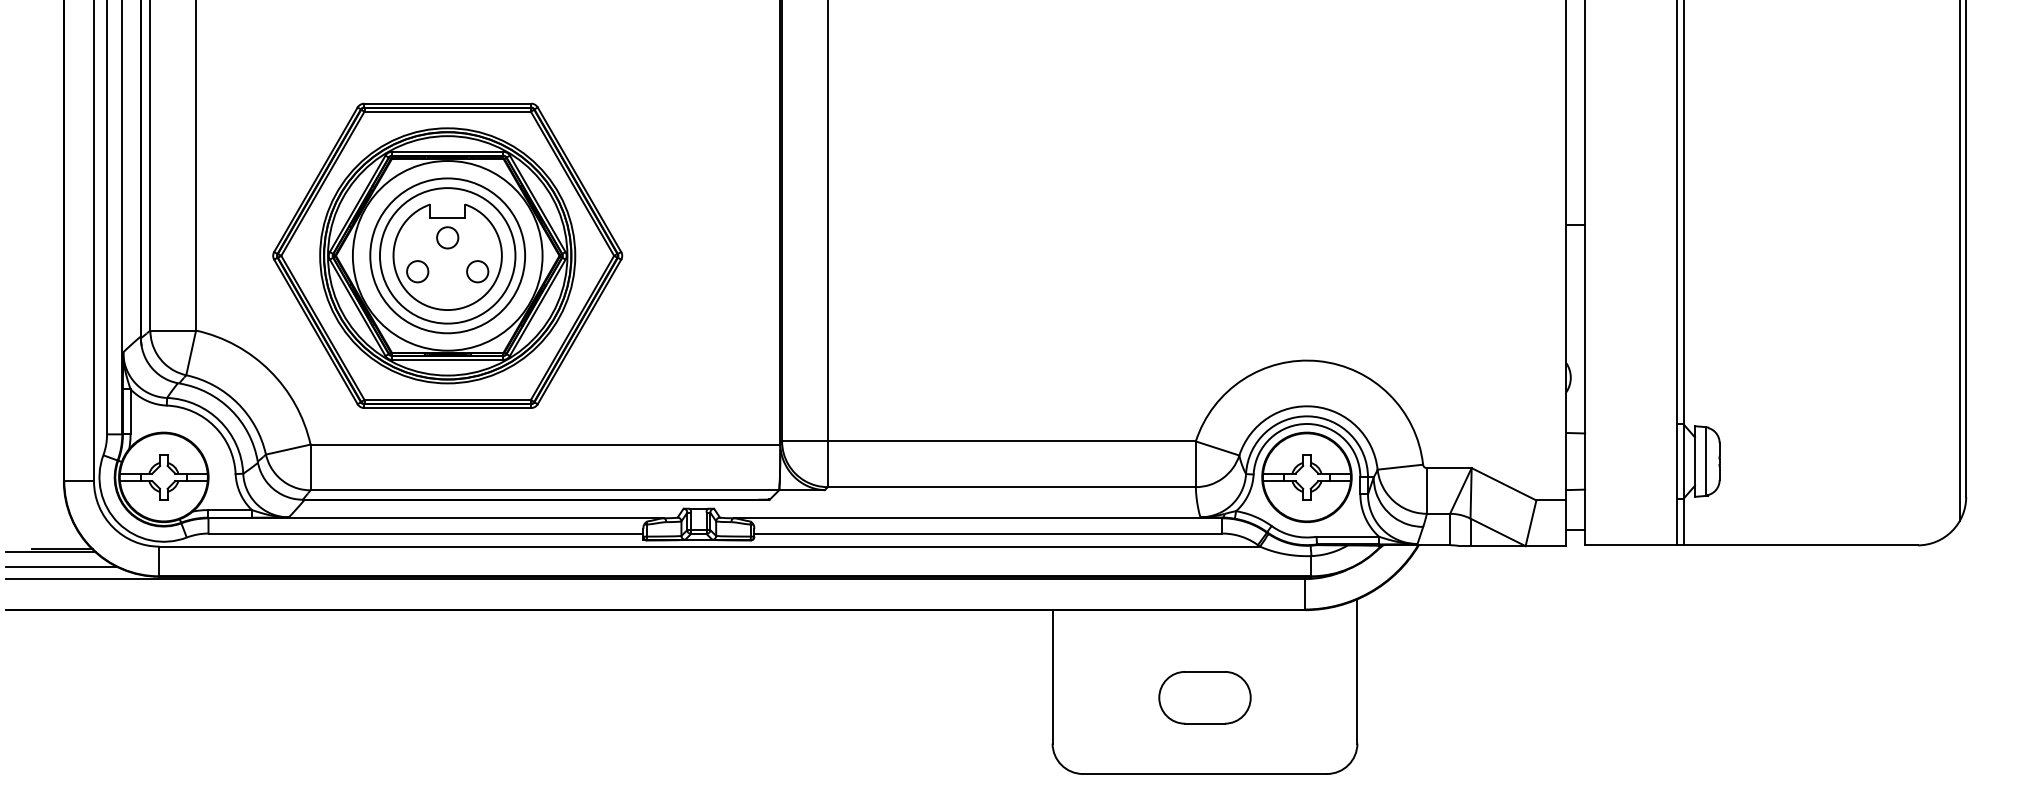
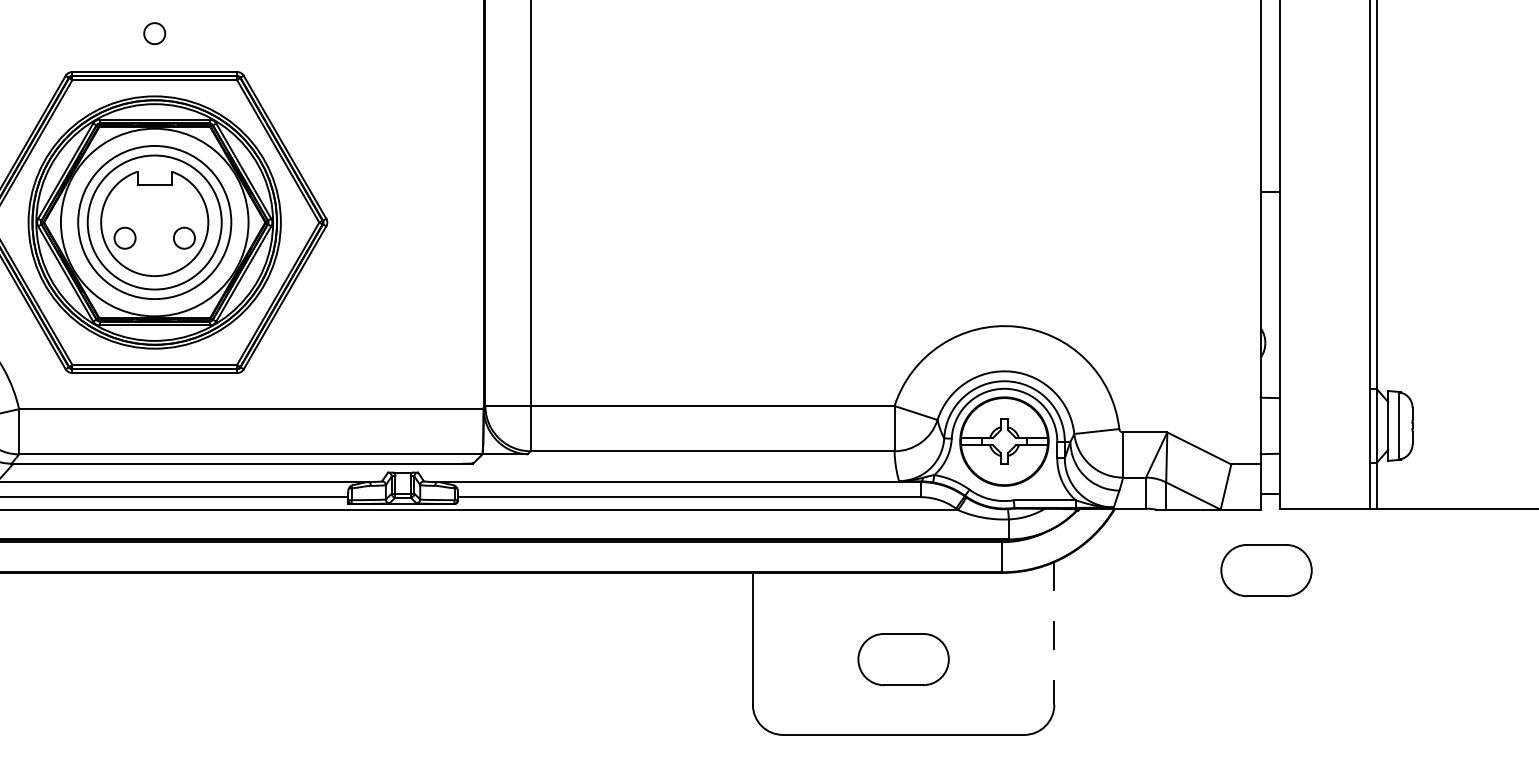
circle: (447, 237) -> (154, 33), moved
part: (1571, 607) -> (1266, 570), added
line: (1357, 671) -> (1054, 633), solid -> dashed

